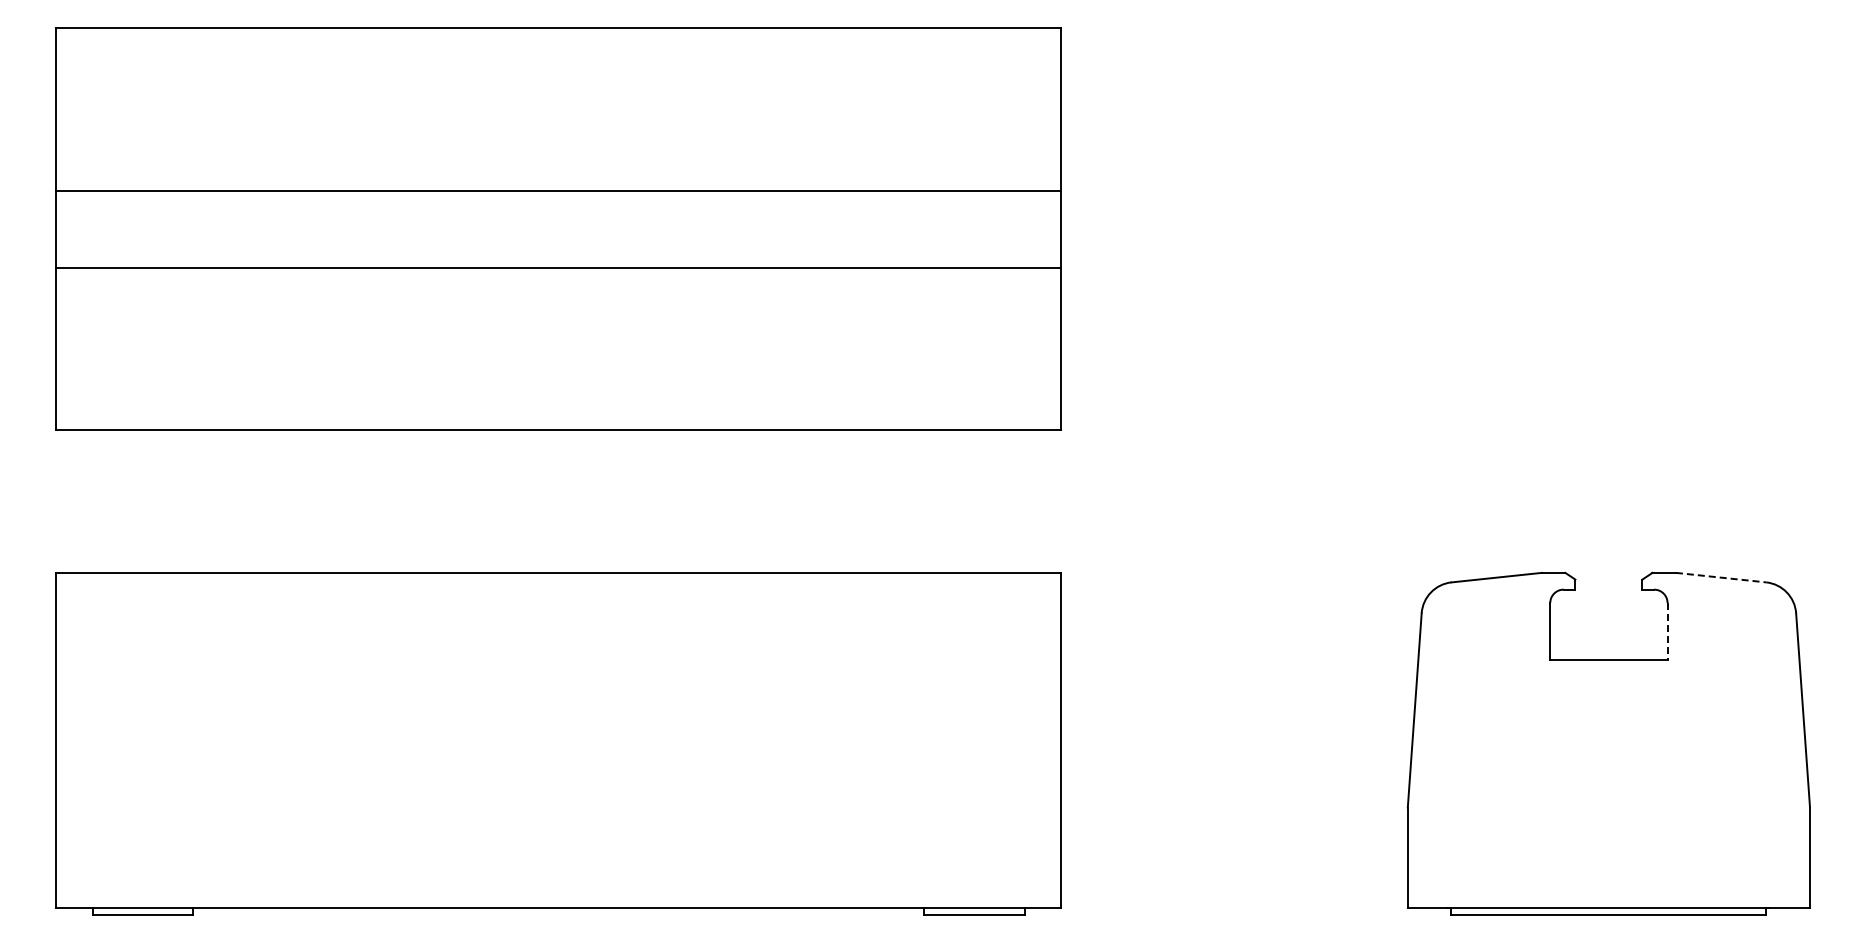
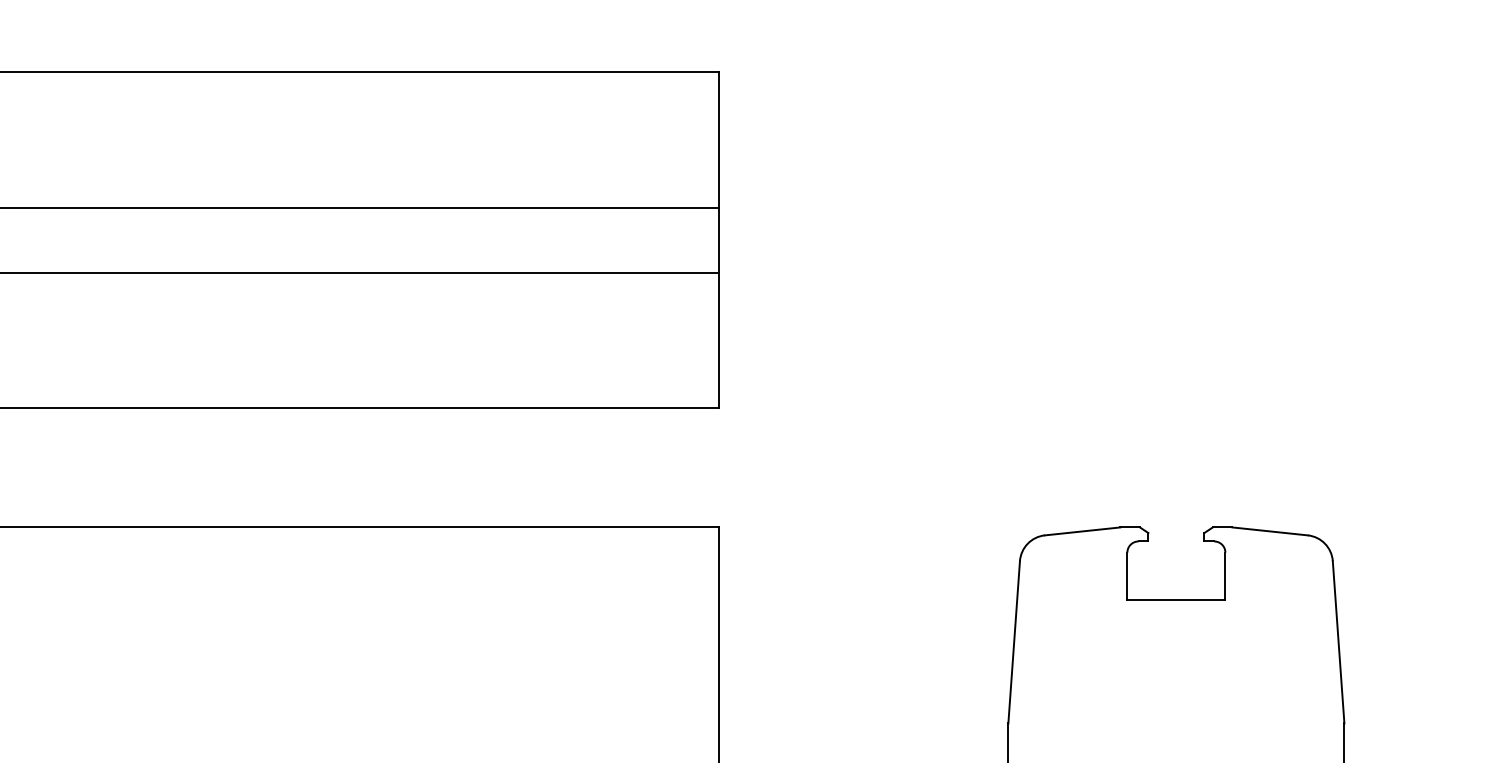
line: (1721, 577) -> (1270, 531), dashed -> solid
line: (1667, 632) -> (1225, 577), dashed -> solid

